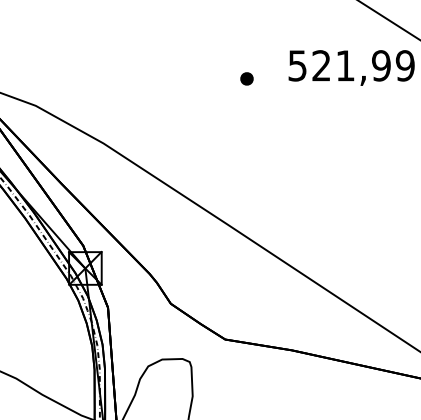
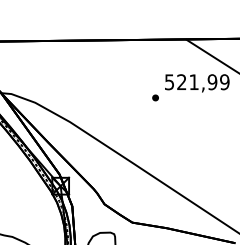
part: (246, 78) -> (155, 97), moved

